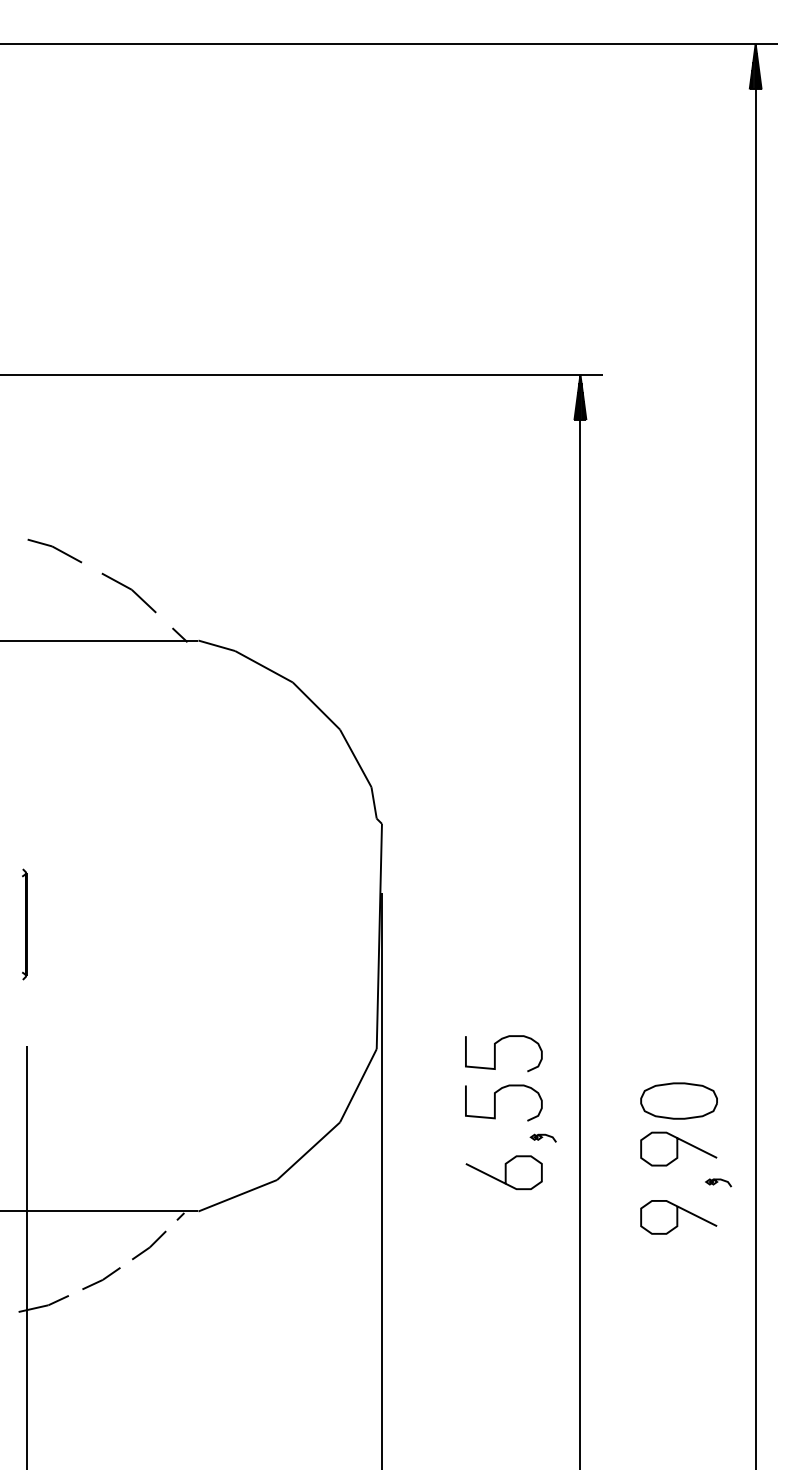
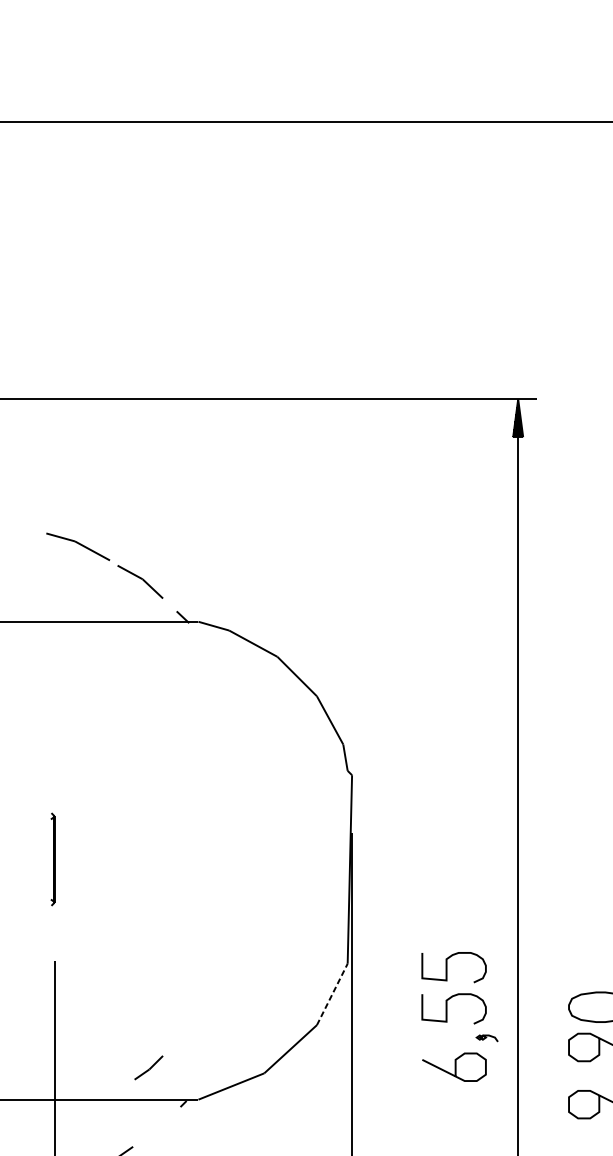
part: (54, 550) -> (77, 546), size x1.4
line: (358, 1085) -> (332, 994), solid -> dashed
part: (149, 1245) -> (149, 1067), moved

